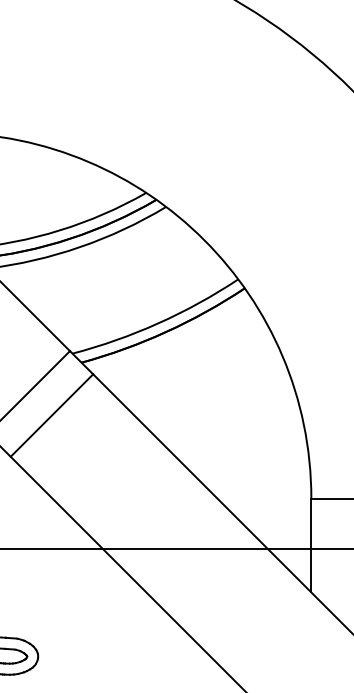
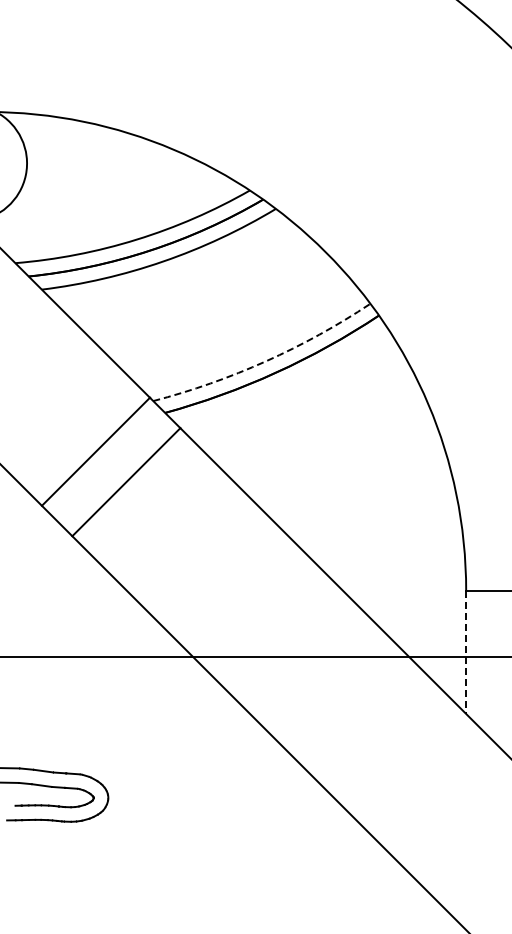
arc: (158, 323) -> (265, 361), solid -> dashed
line: (311, 545) -> (466, 652), solid -> dashed

